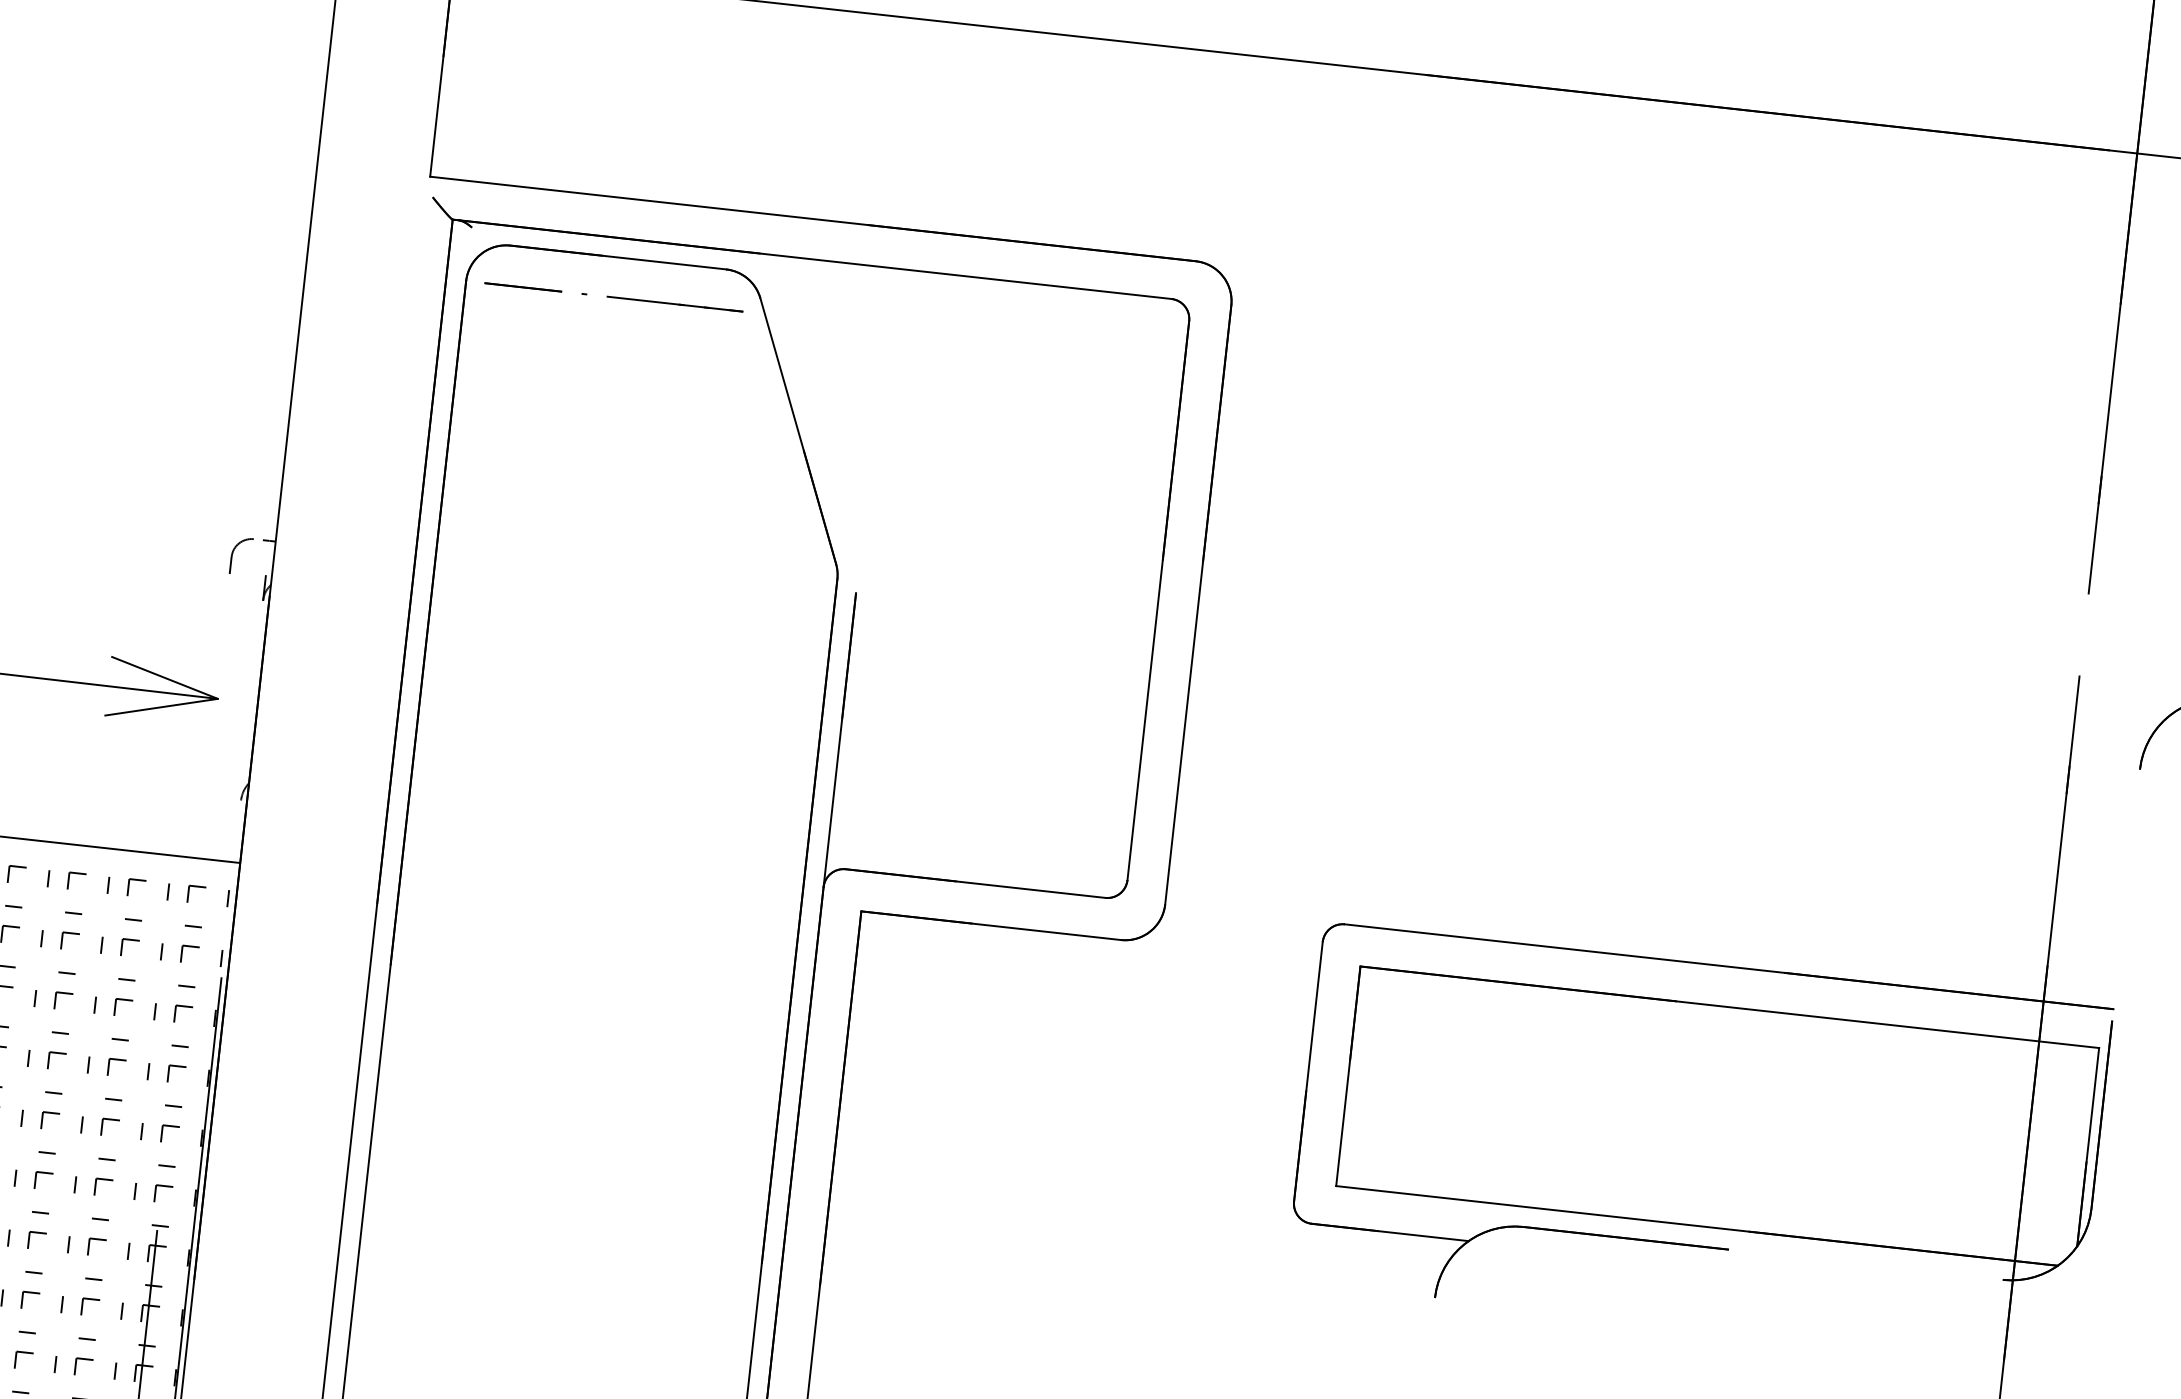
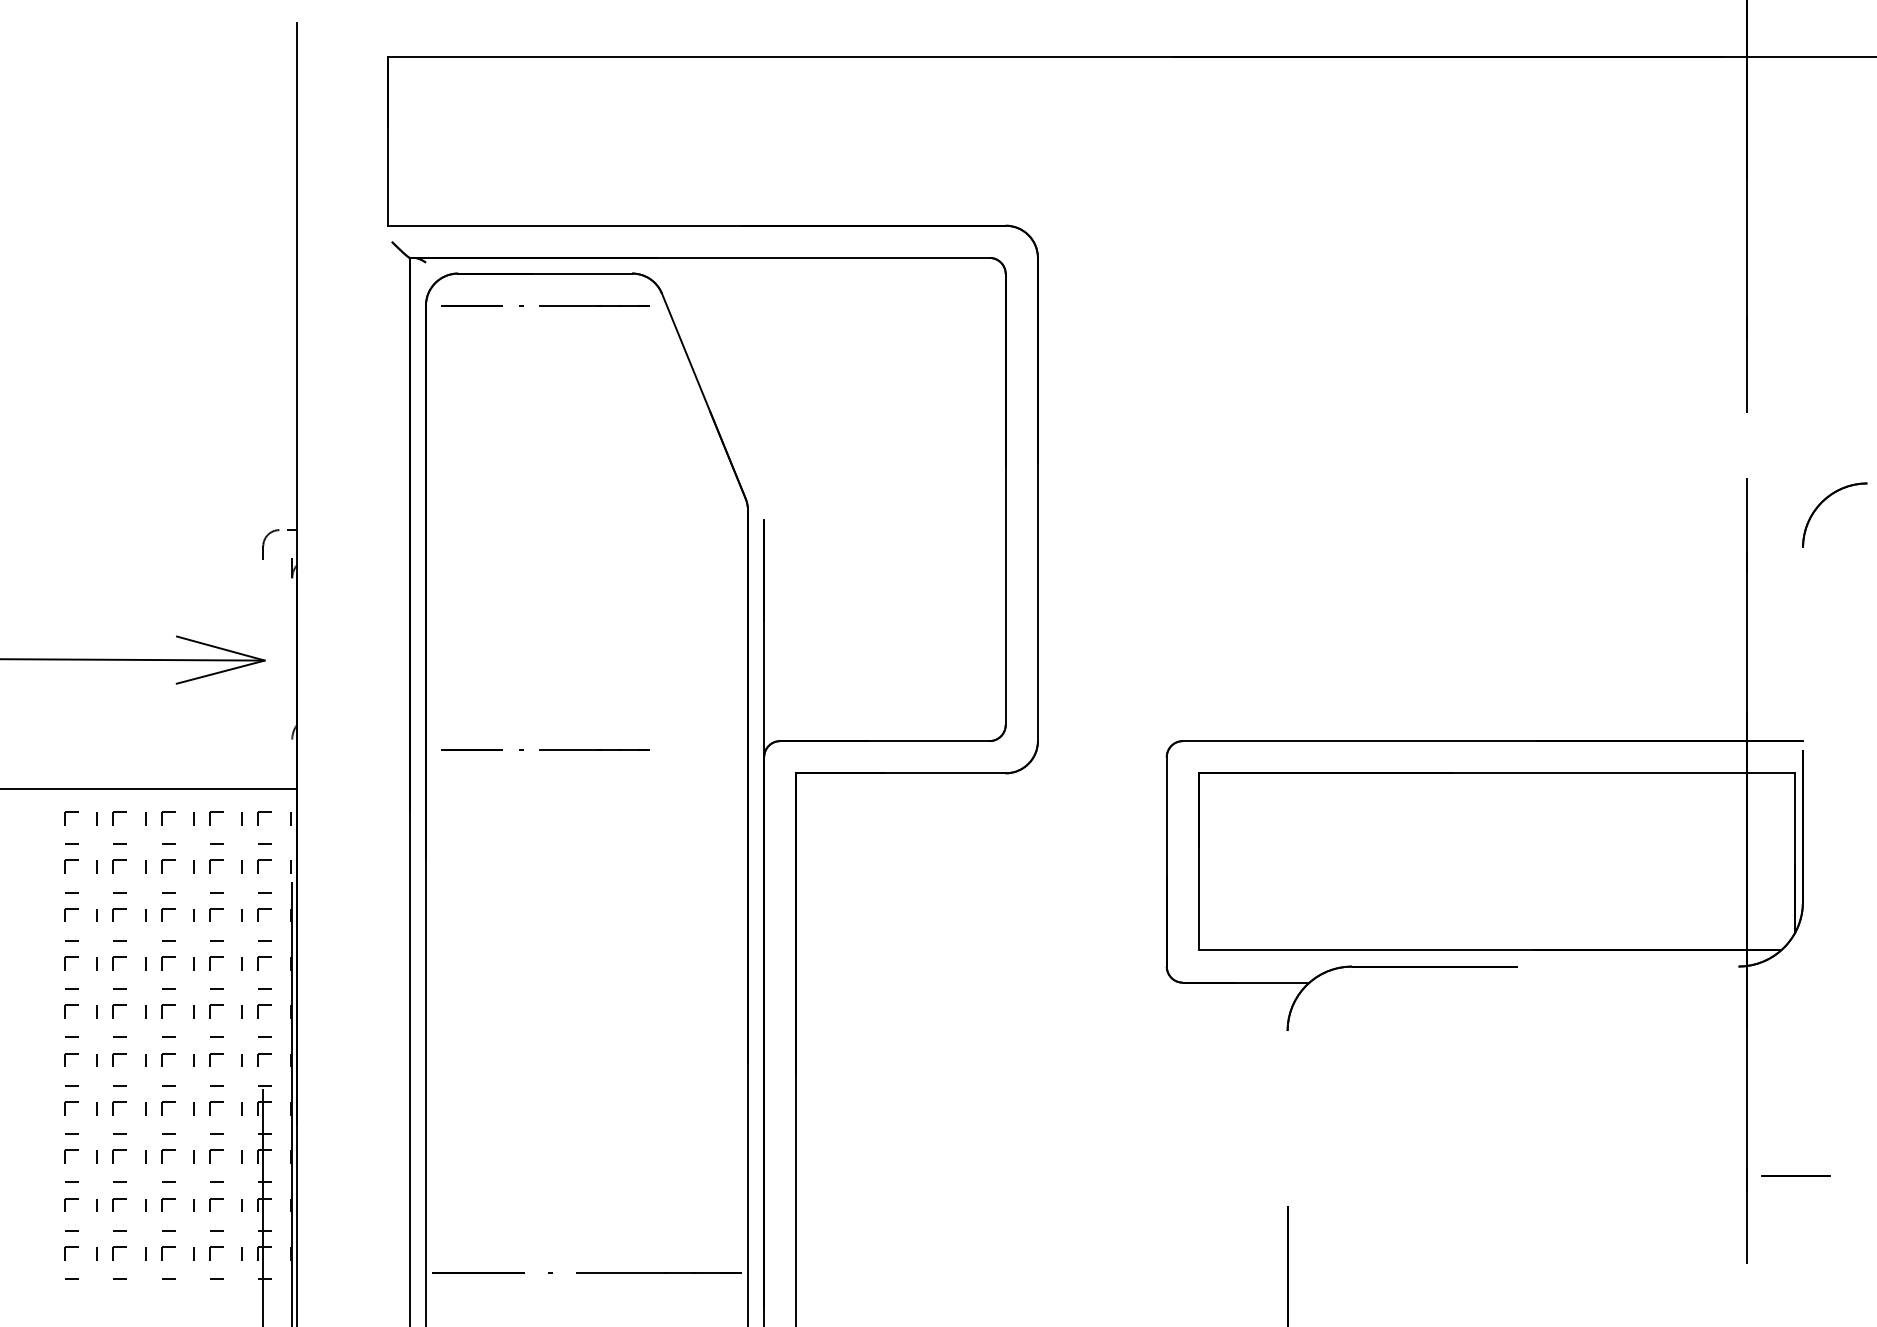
line: (553, 847) -> (545, 749), added

